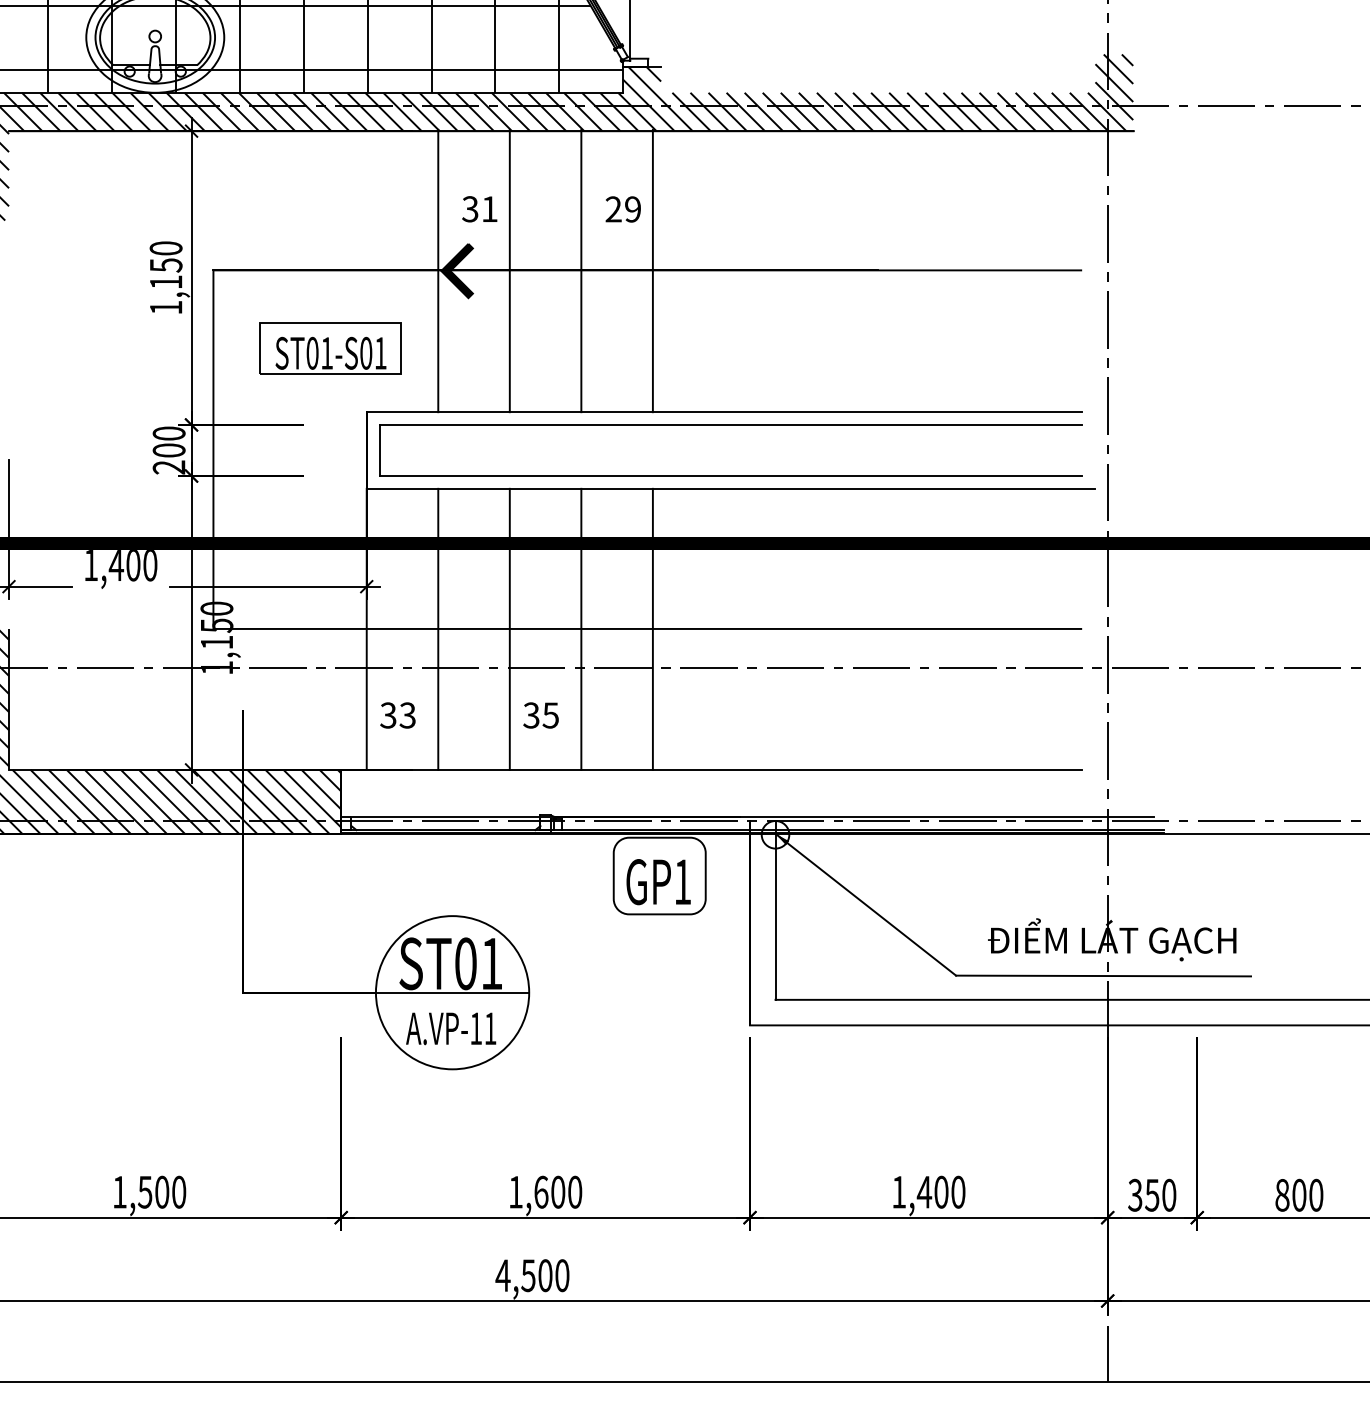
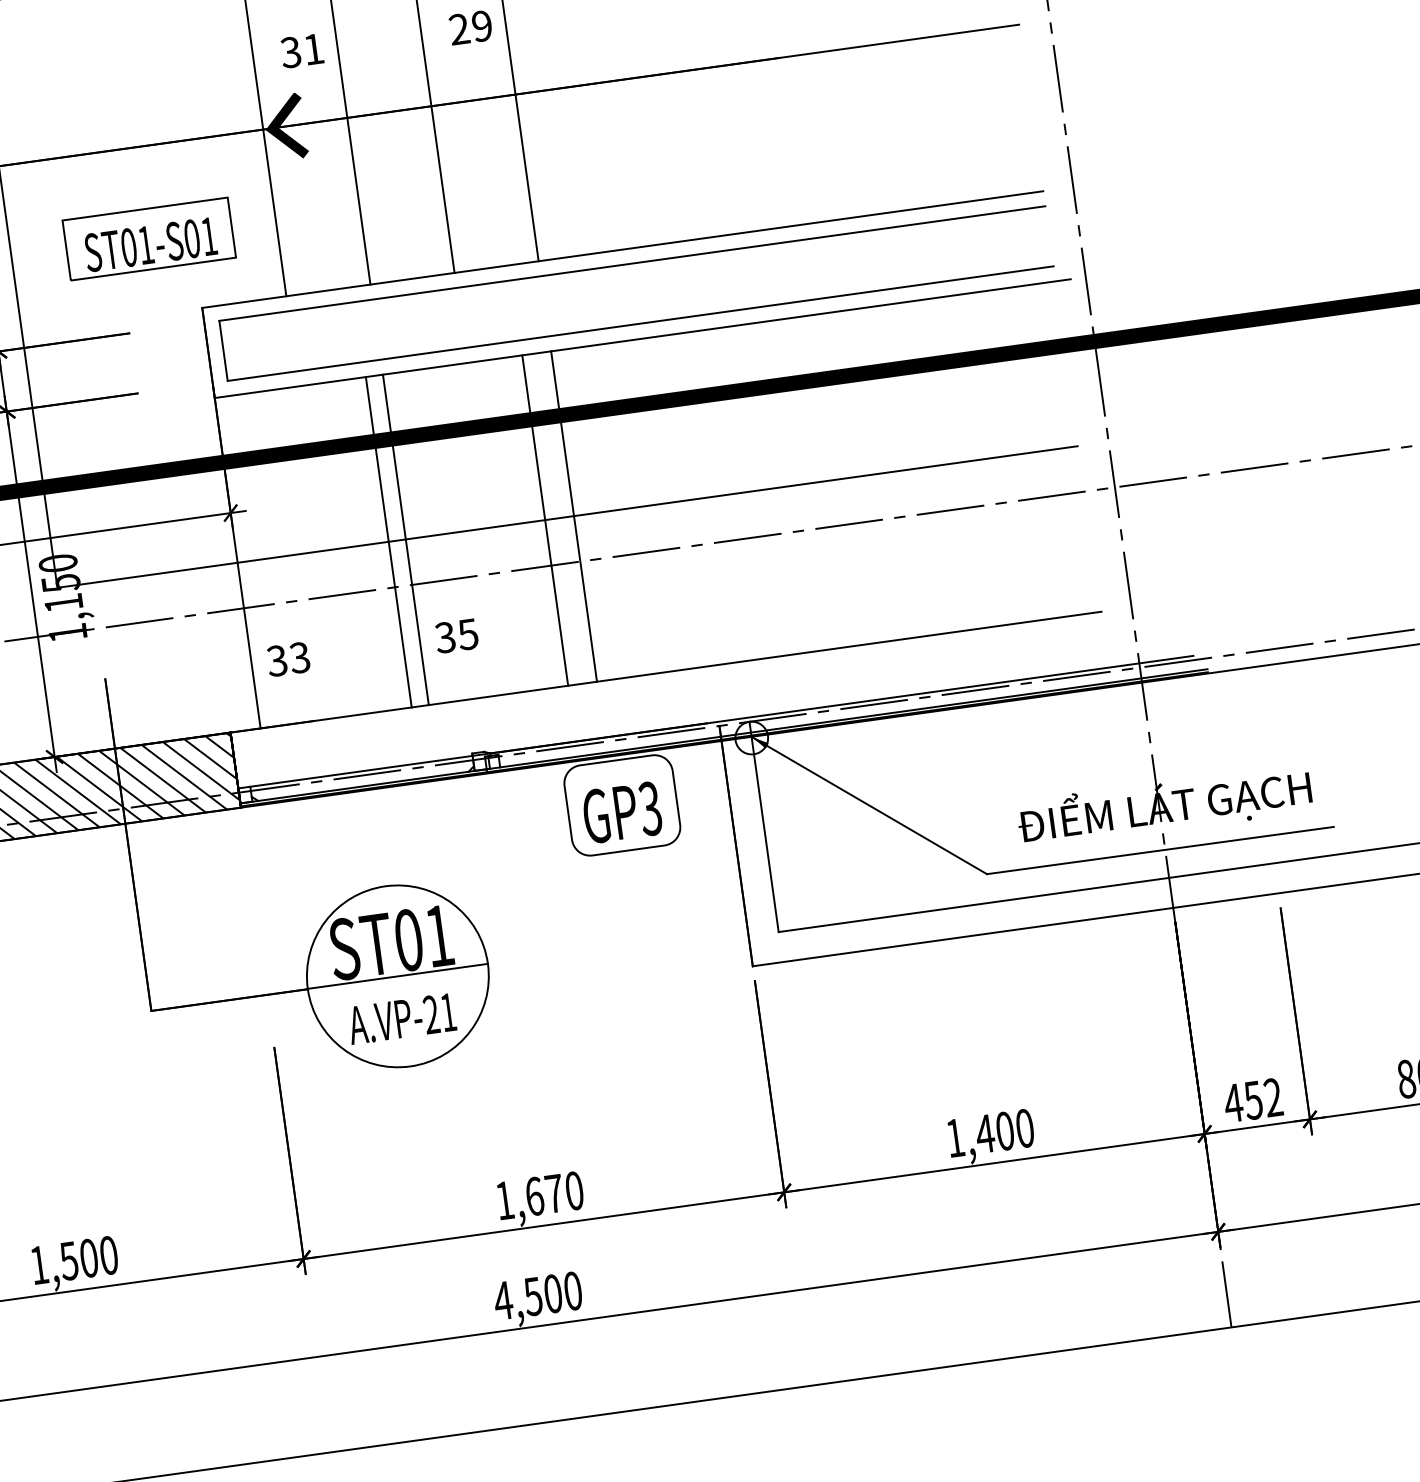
line: (438, 628) -> (388, 541), moved
line: (581, 628) -> (545, 519), moved
text: (682, 882) -> (650, 809), GP1 -> GP3
text: (476, 1028) -> (431, 1014), A.VP-11 -> A.VP-21
text: (558, 1191) -> (554, 1192), 1,600 -> 1,670
text: (1151, 1194) -> (1252, 1099), 350 -> 452

